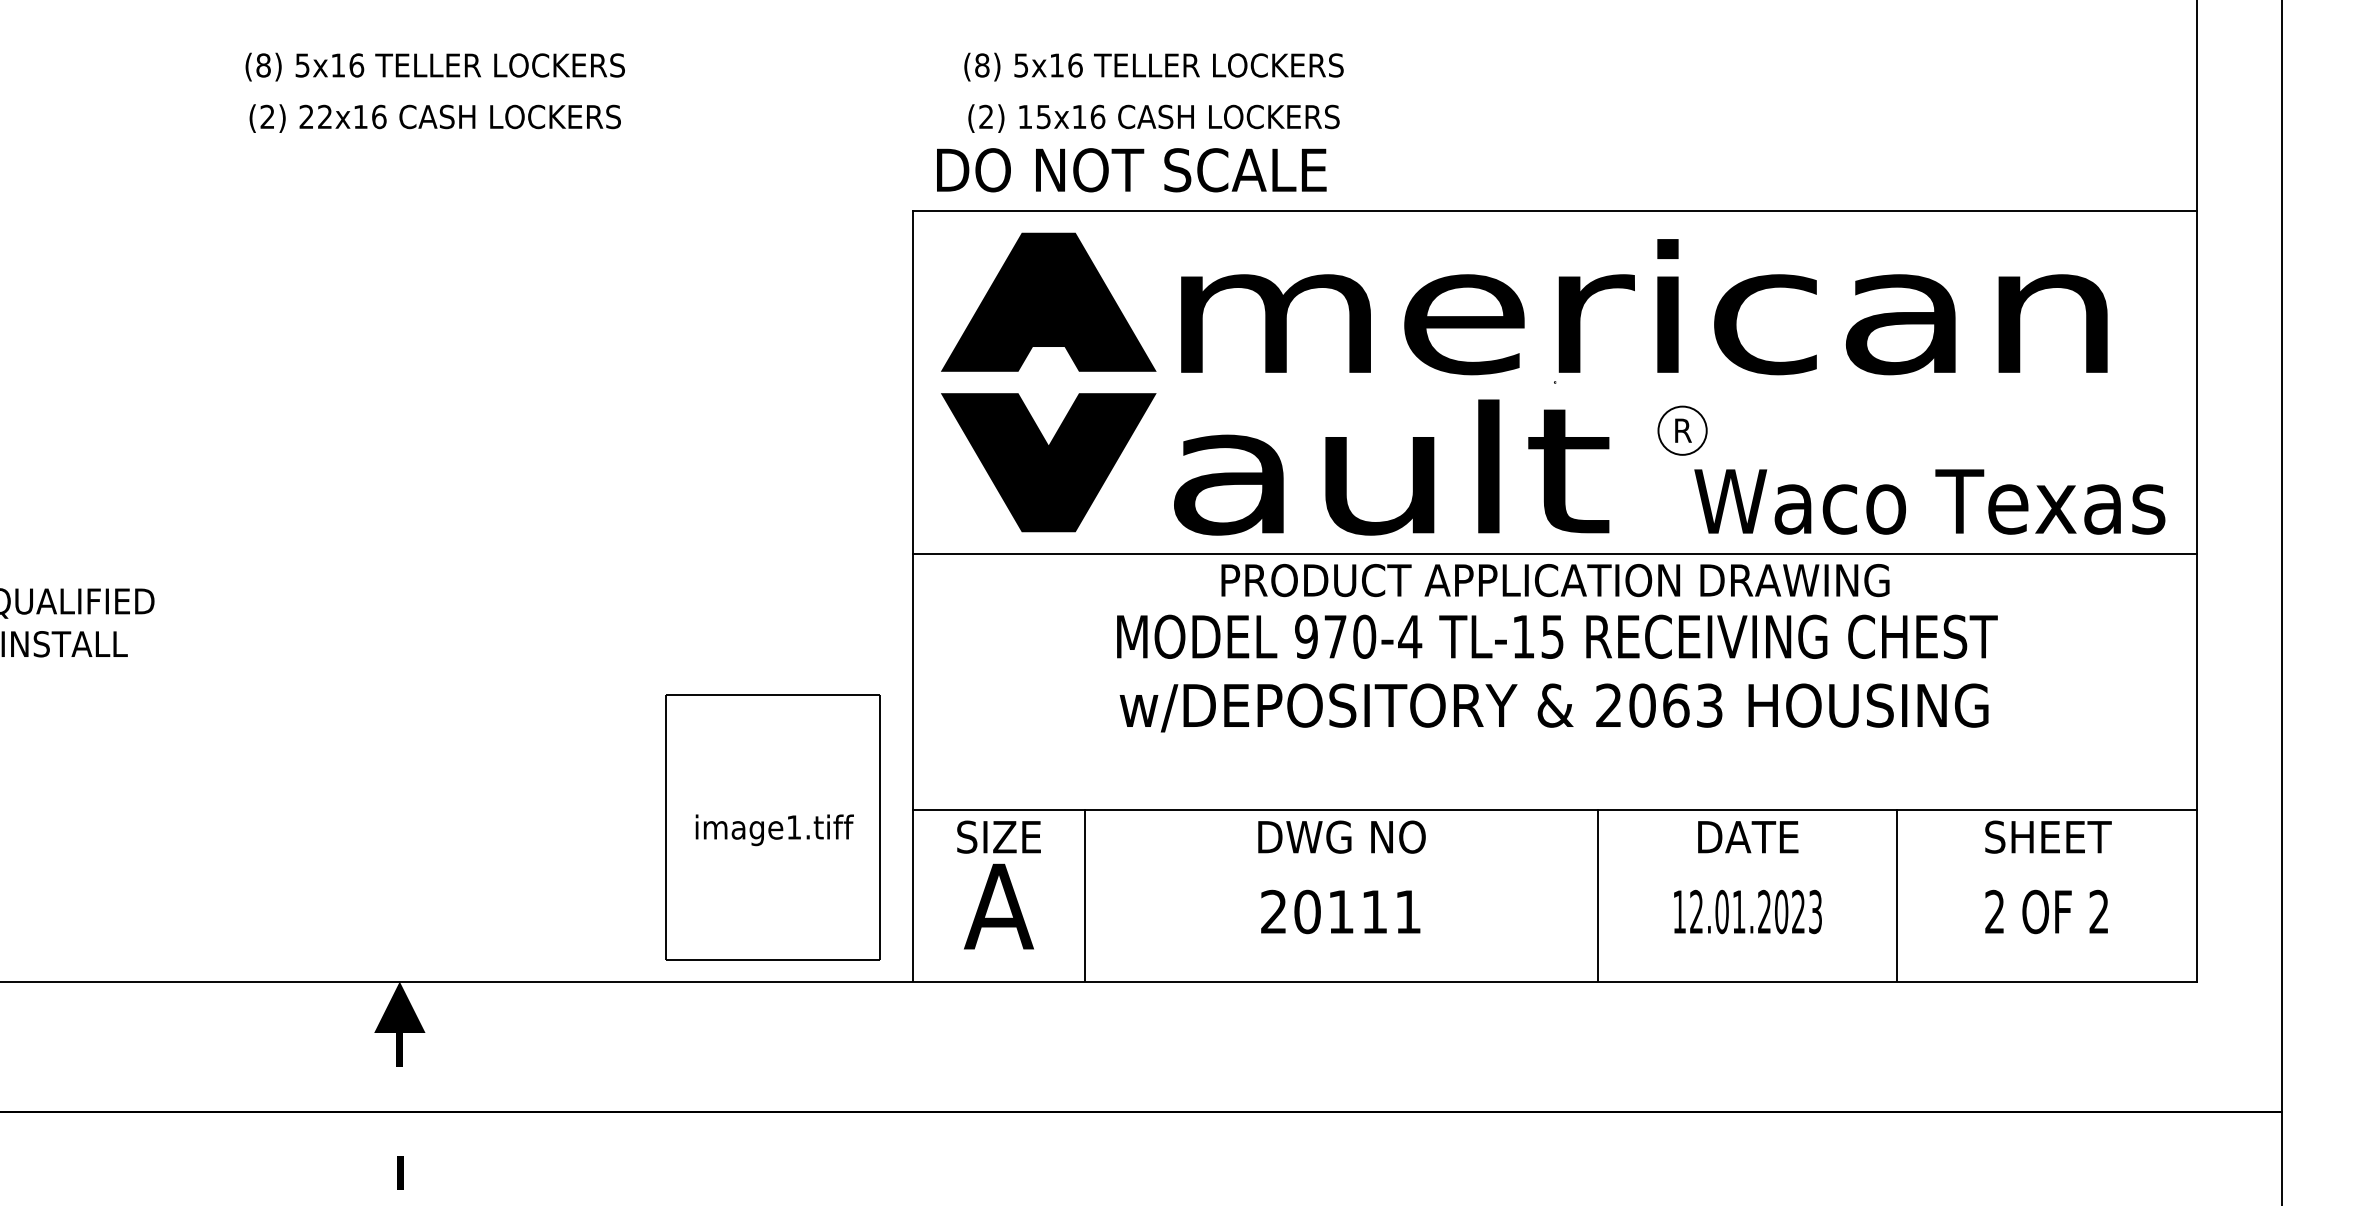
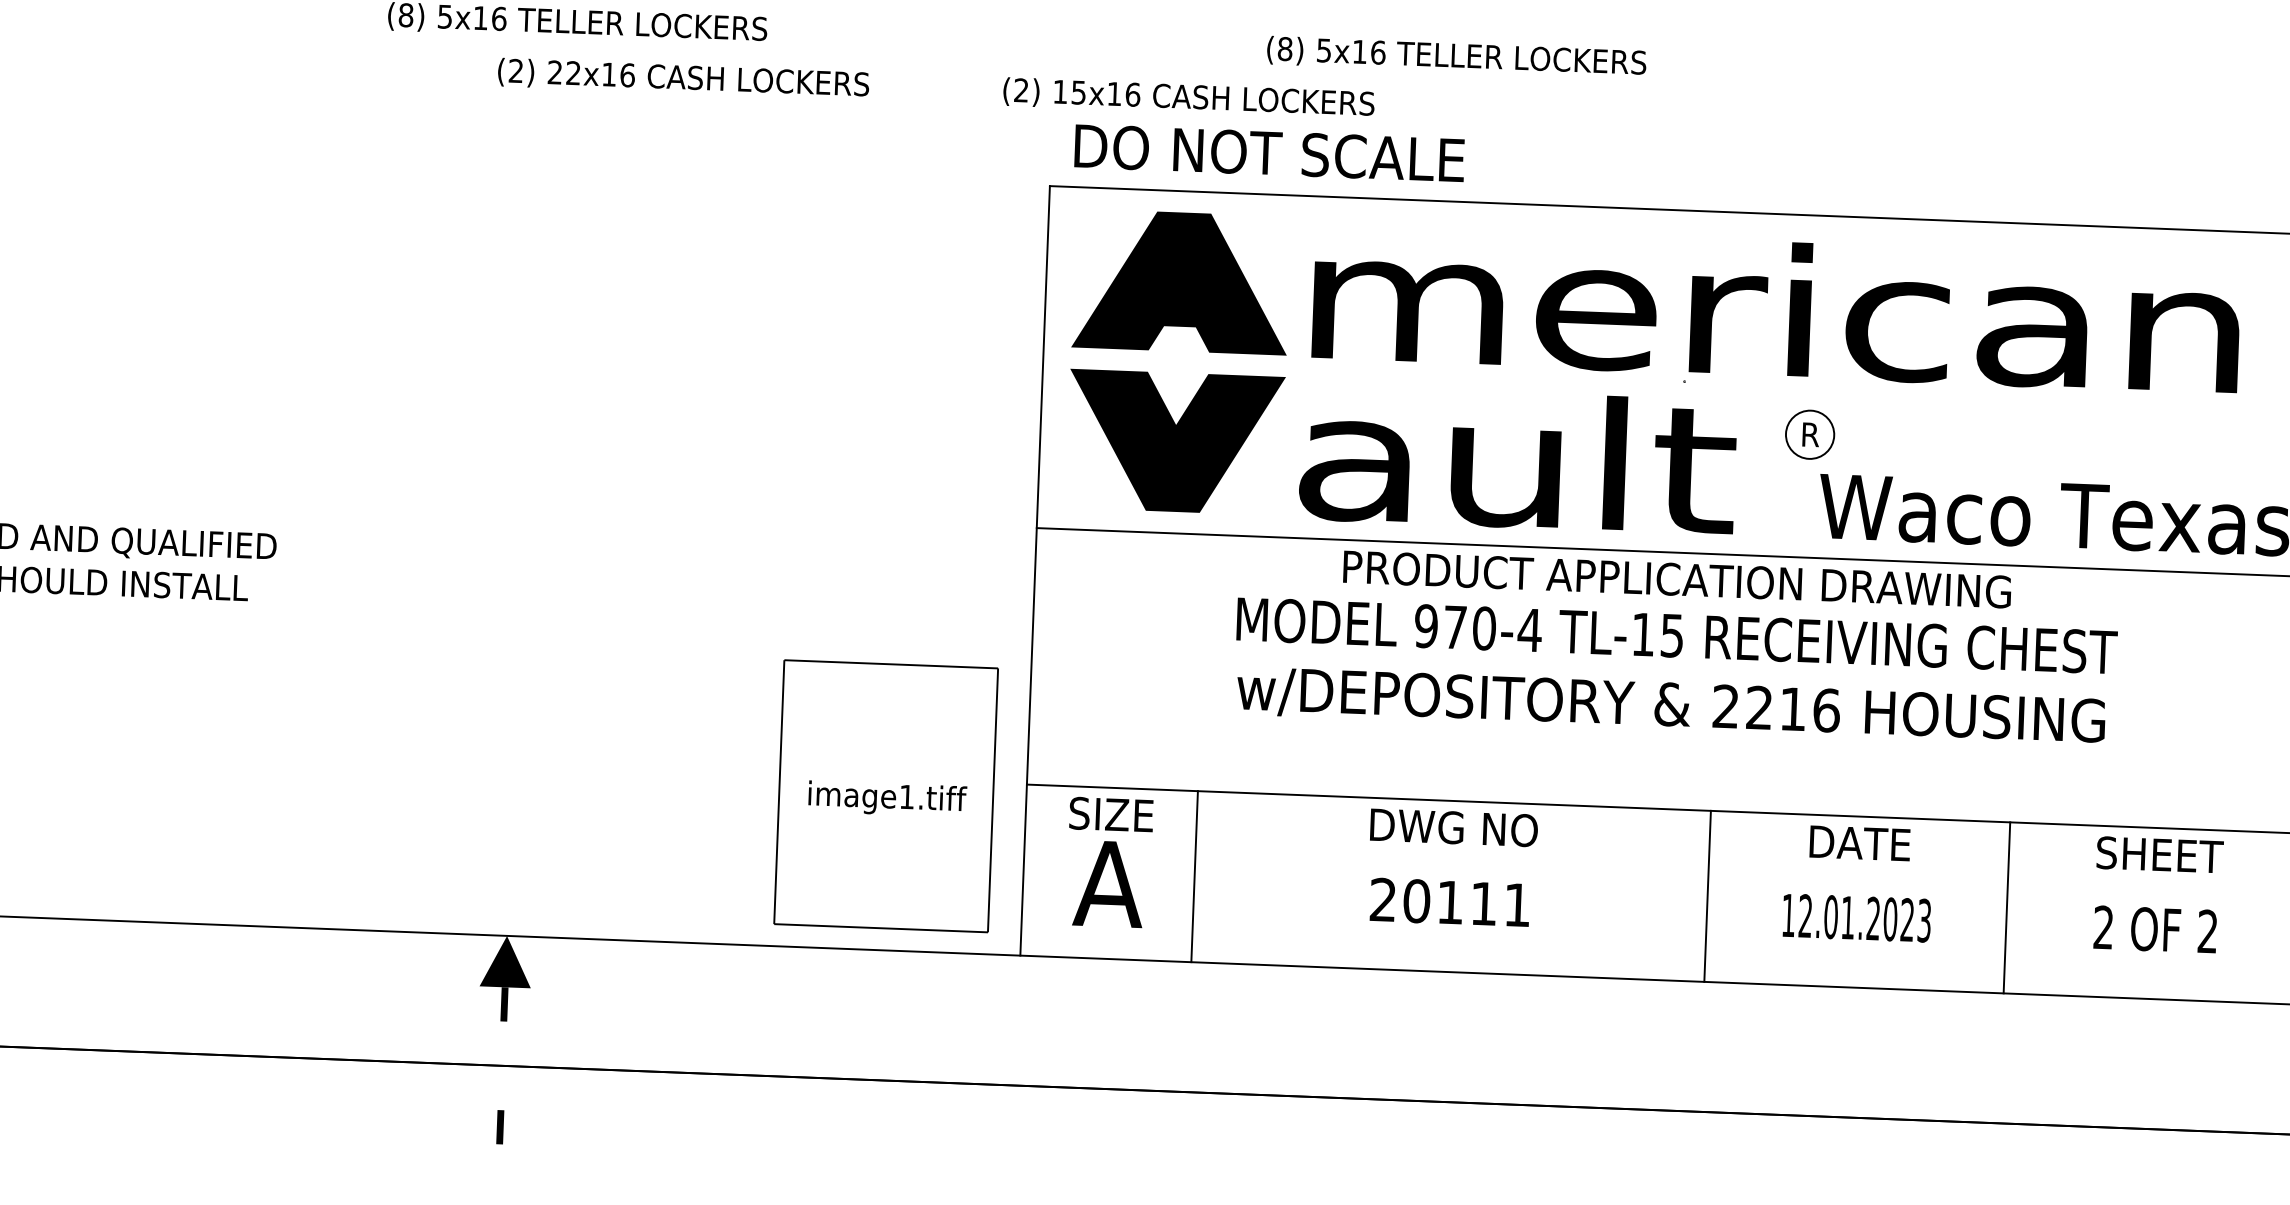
text: (1153, 66) -> (1456, 56), moved
text: (434, 118) -> (682, 78), moved
text: (1153, 118) -> (1188, 98), moved
text: (1676, 705) -> (1793, 709), 2063 -> 2216

